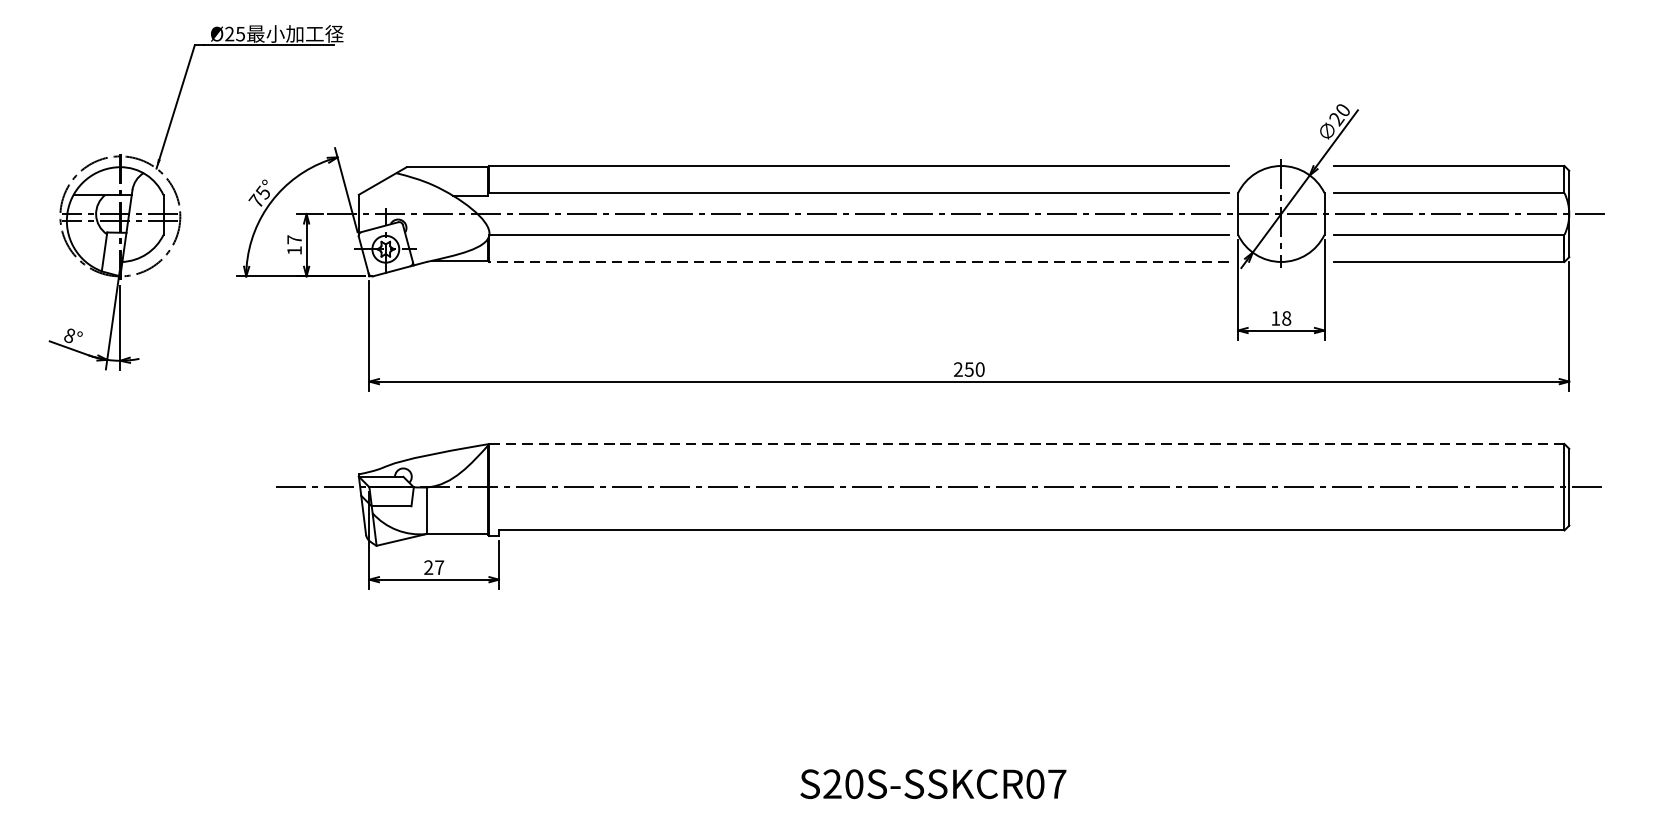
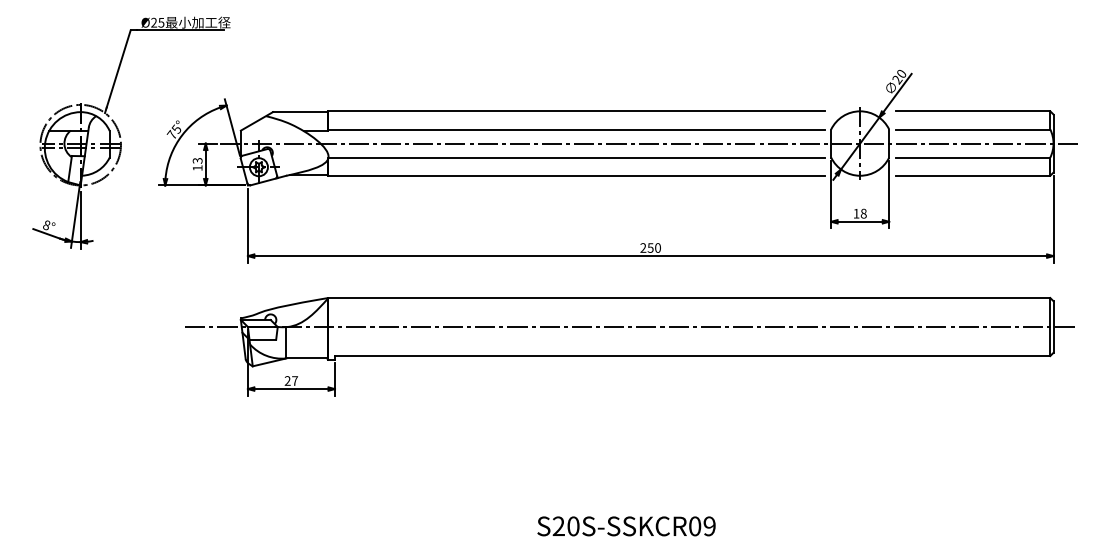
text: (294, 239) -> (197, 160), 17 -> 13
line: (858, 261) -> (576, 175), dashed -> solid
line: (1027, 444) -> (689, 298), dashed -> solid
text: (1056, 784) -> (709, 526), S20S-SSKCR07 -> S20S-SSKCR09

